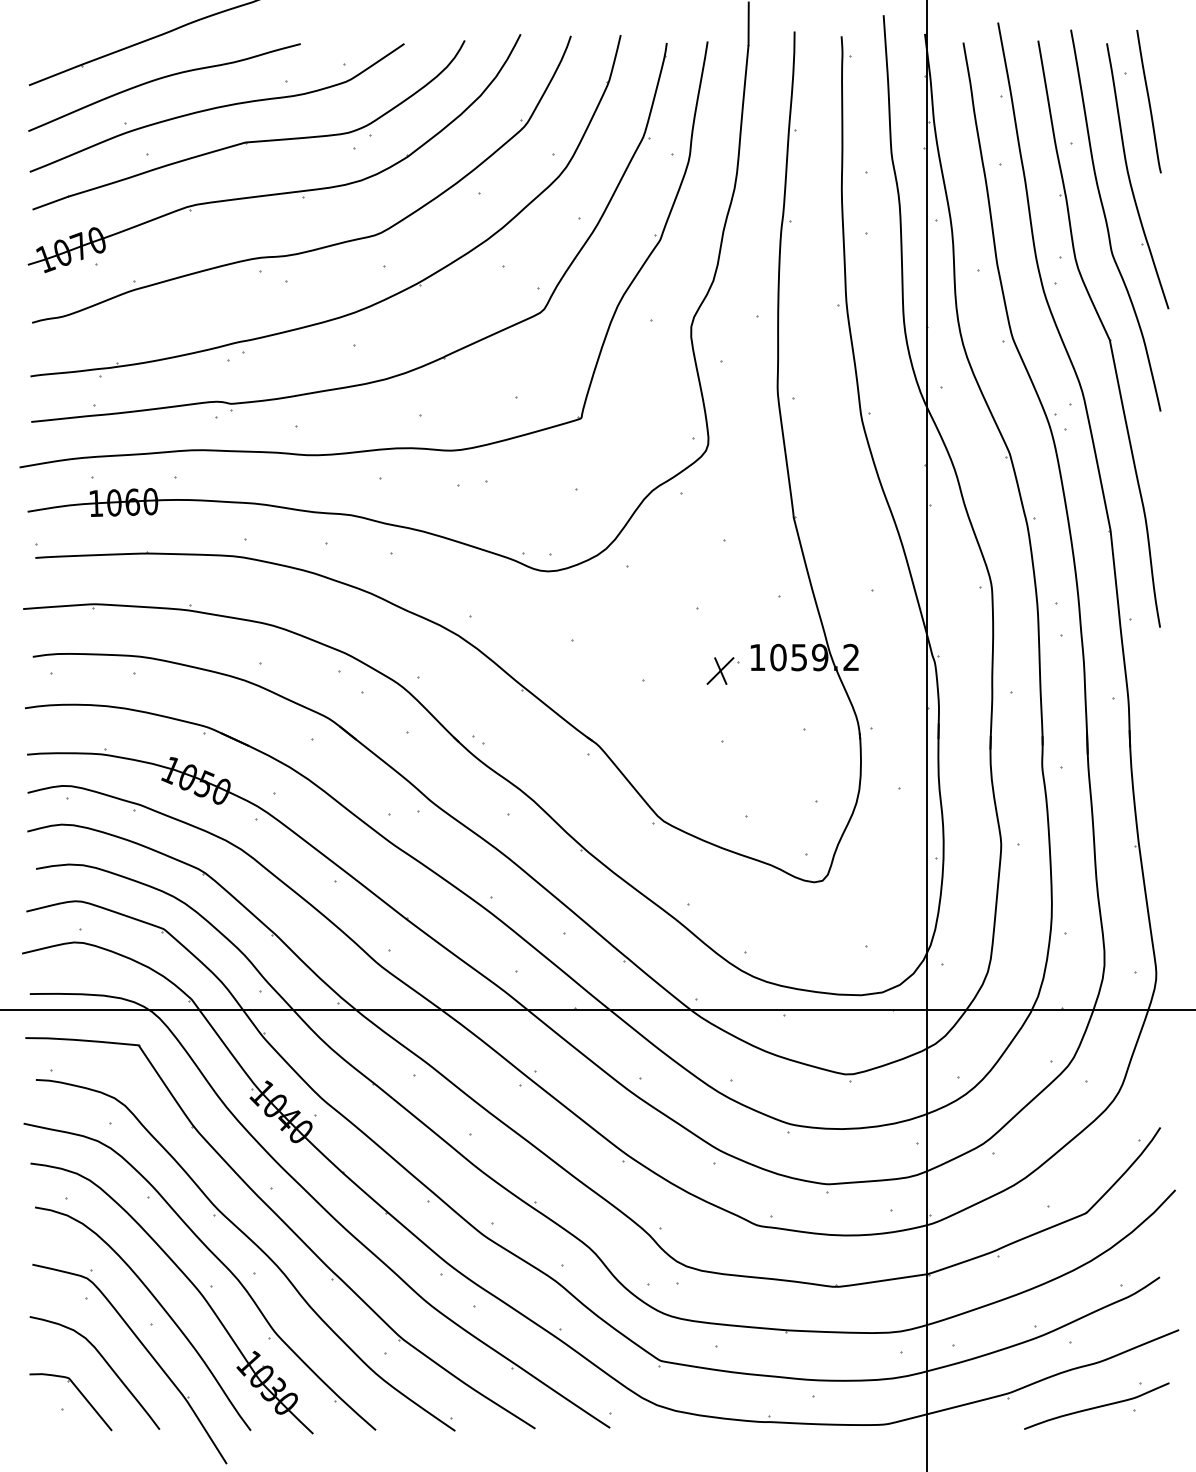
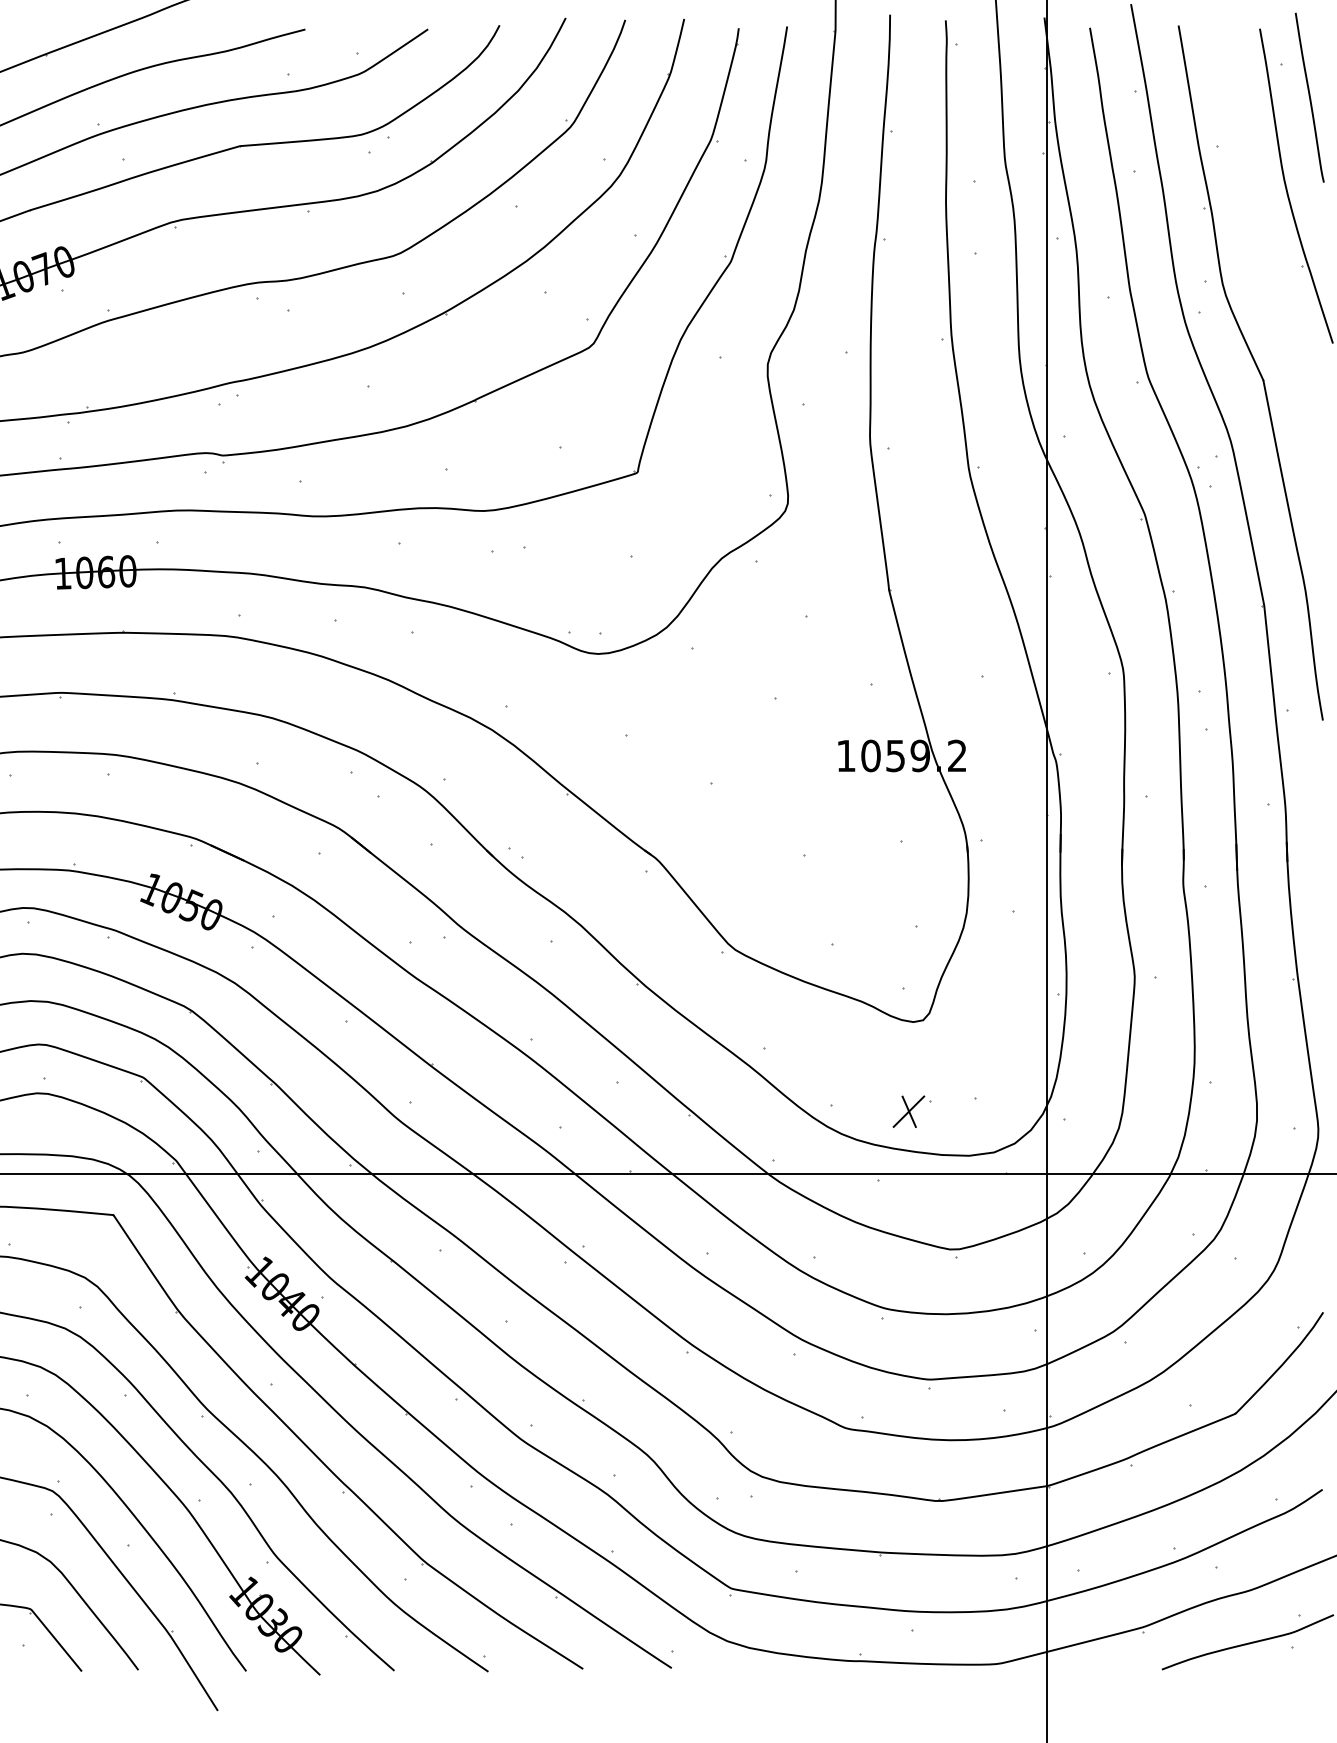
curve: (1107, 221) -> (1260, 239), removed
part: (722, 670) -> (911, 1111), moved

